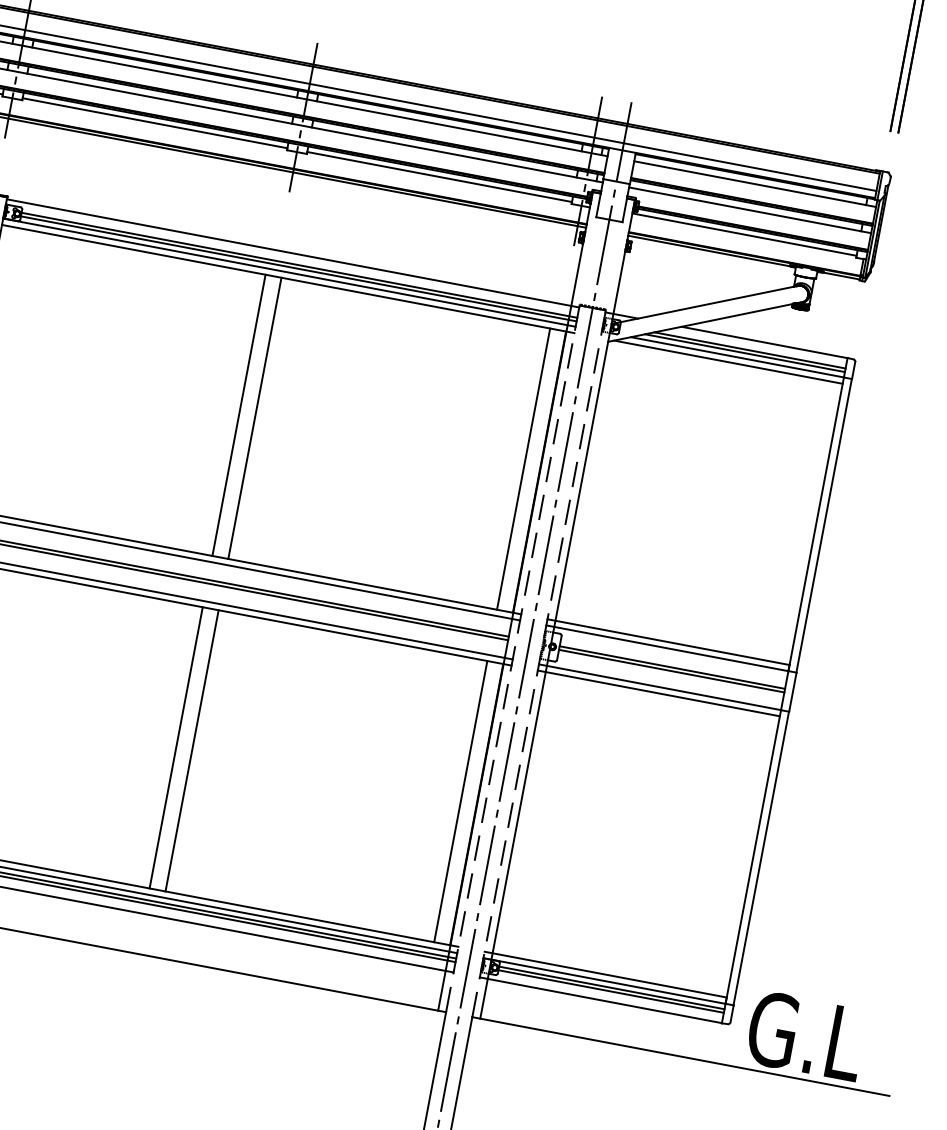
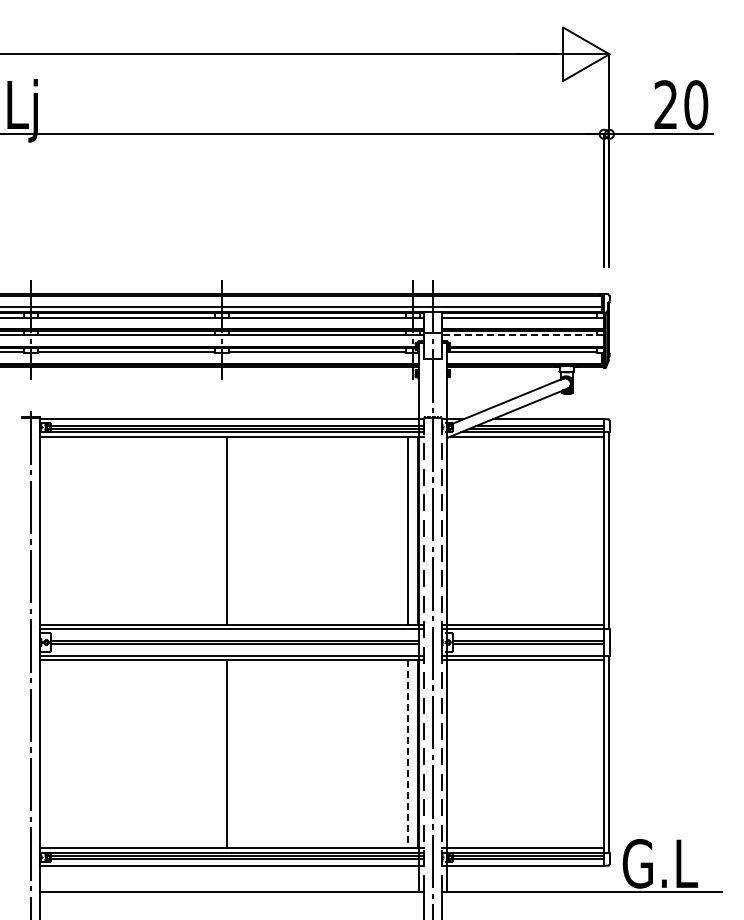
line: (749, 210) -> (522, 335), solid -> dashed
line: (238, 414) -> (216, 530), removed
line: (176, 746) -> (216, 753), removed
line: (460, 802) -> (407, 754), solid -> dashed

